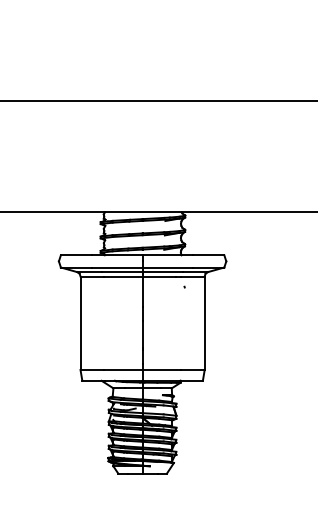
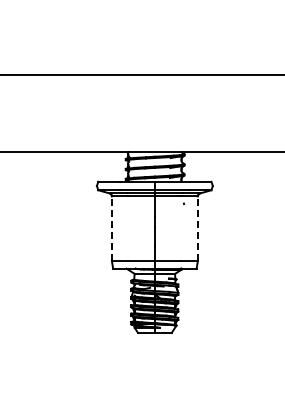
line: (79, 322) -> (111, 228), solid -> dashed
line: (204, 322) -> (197, 228), solid -> dashed

